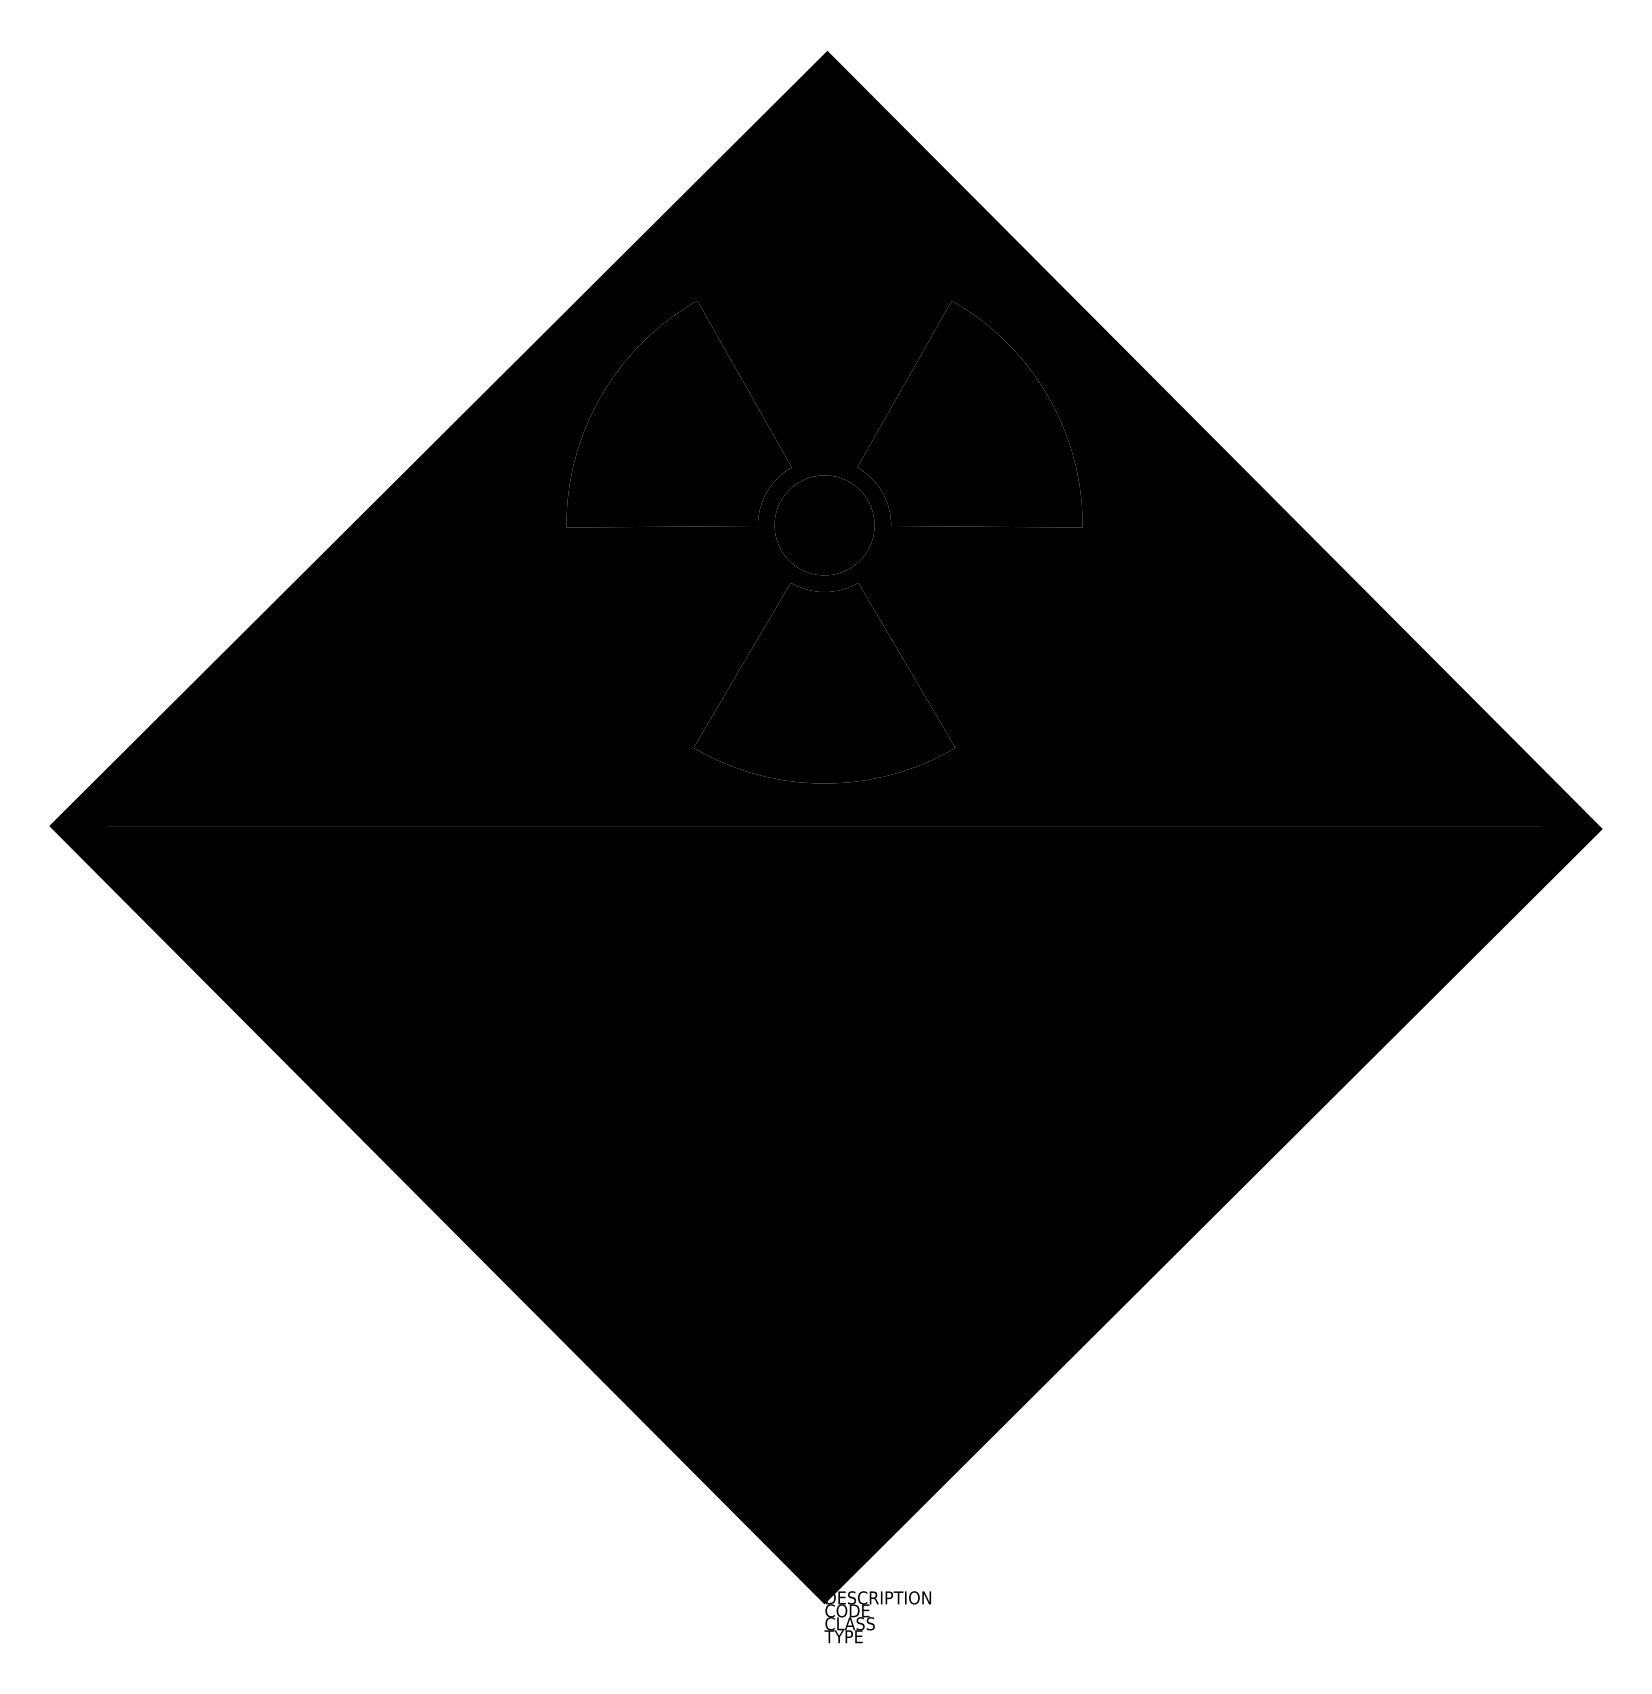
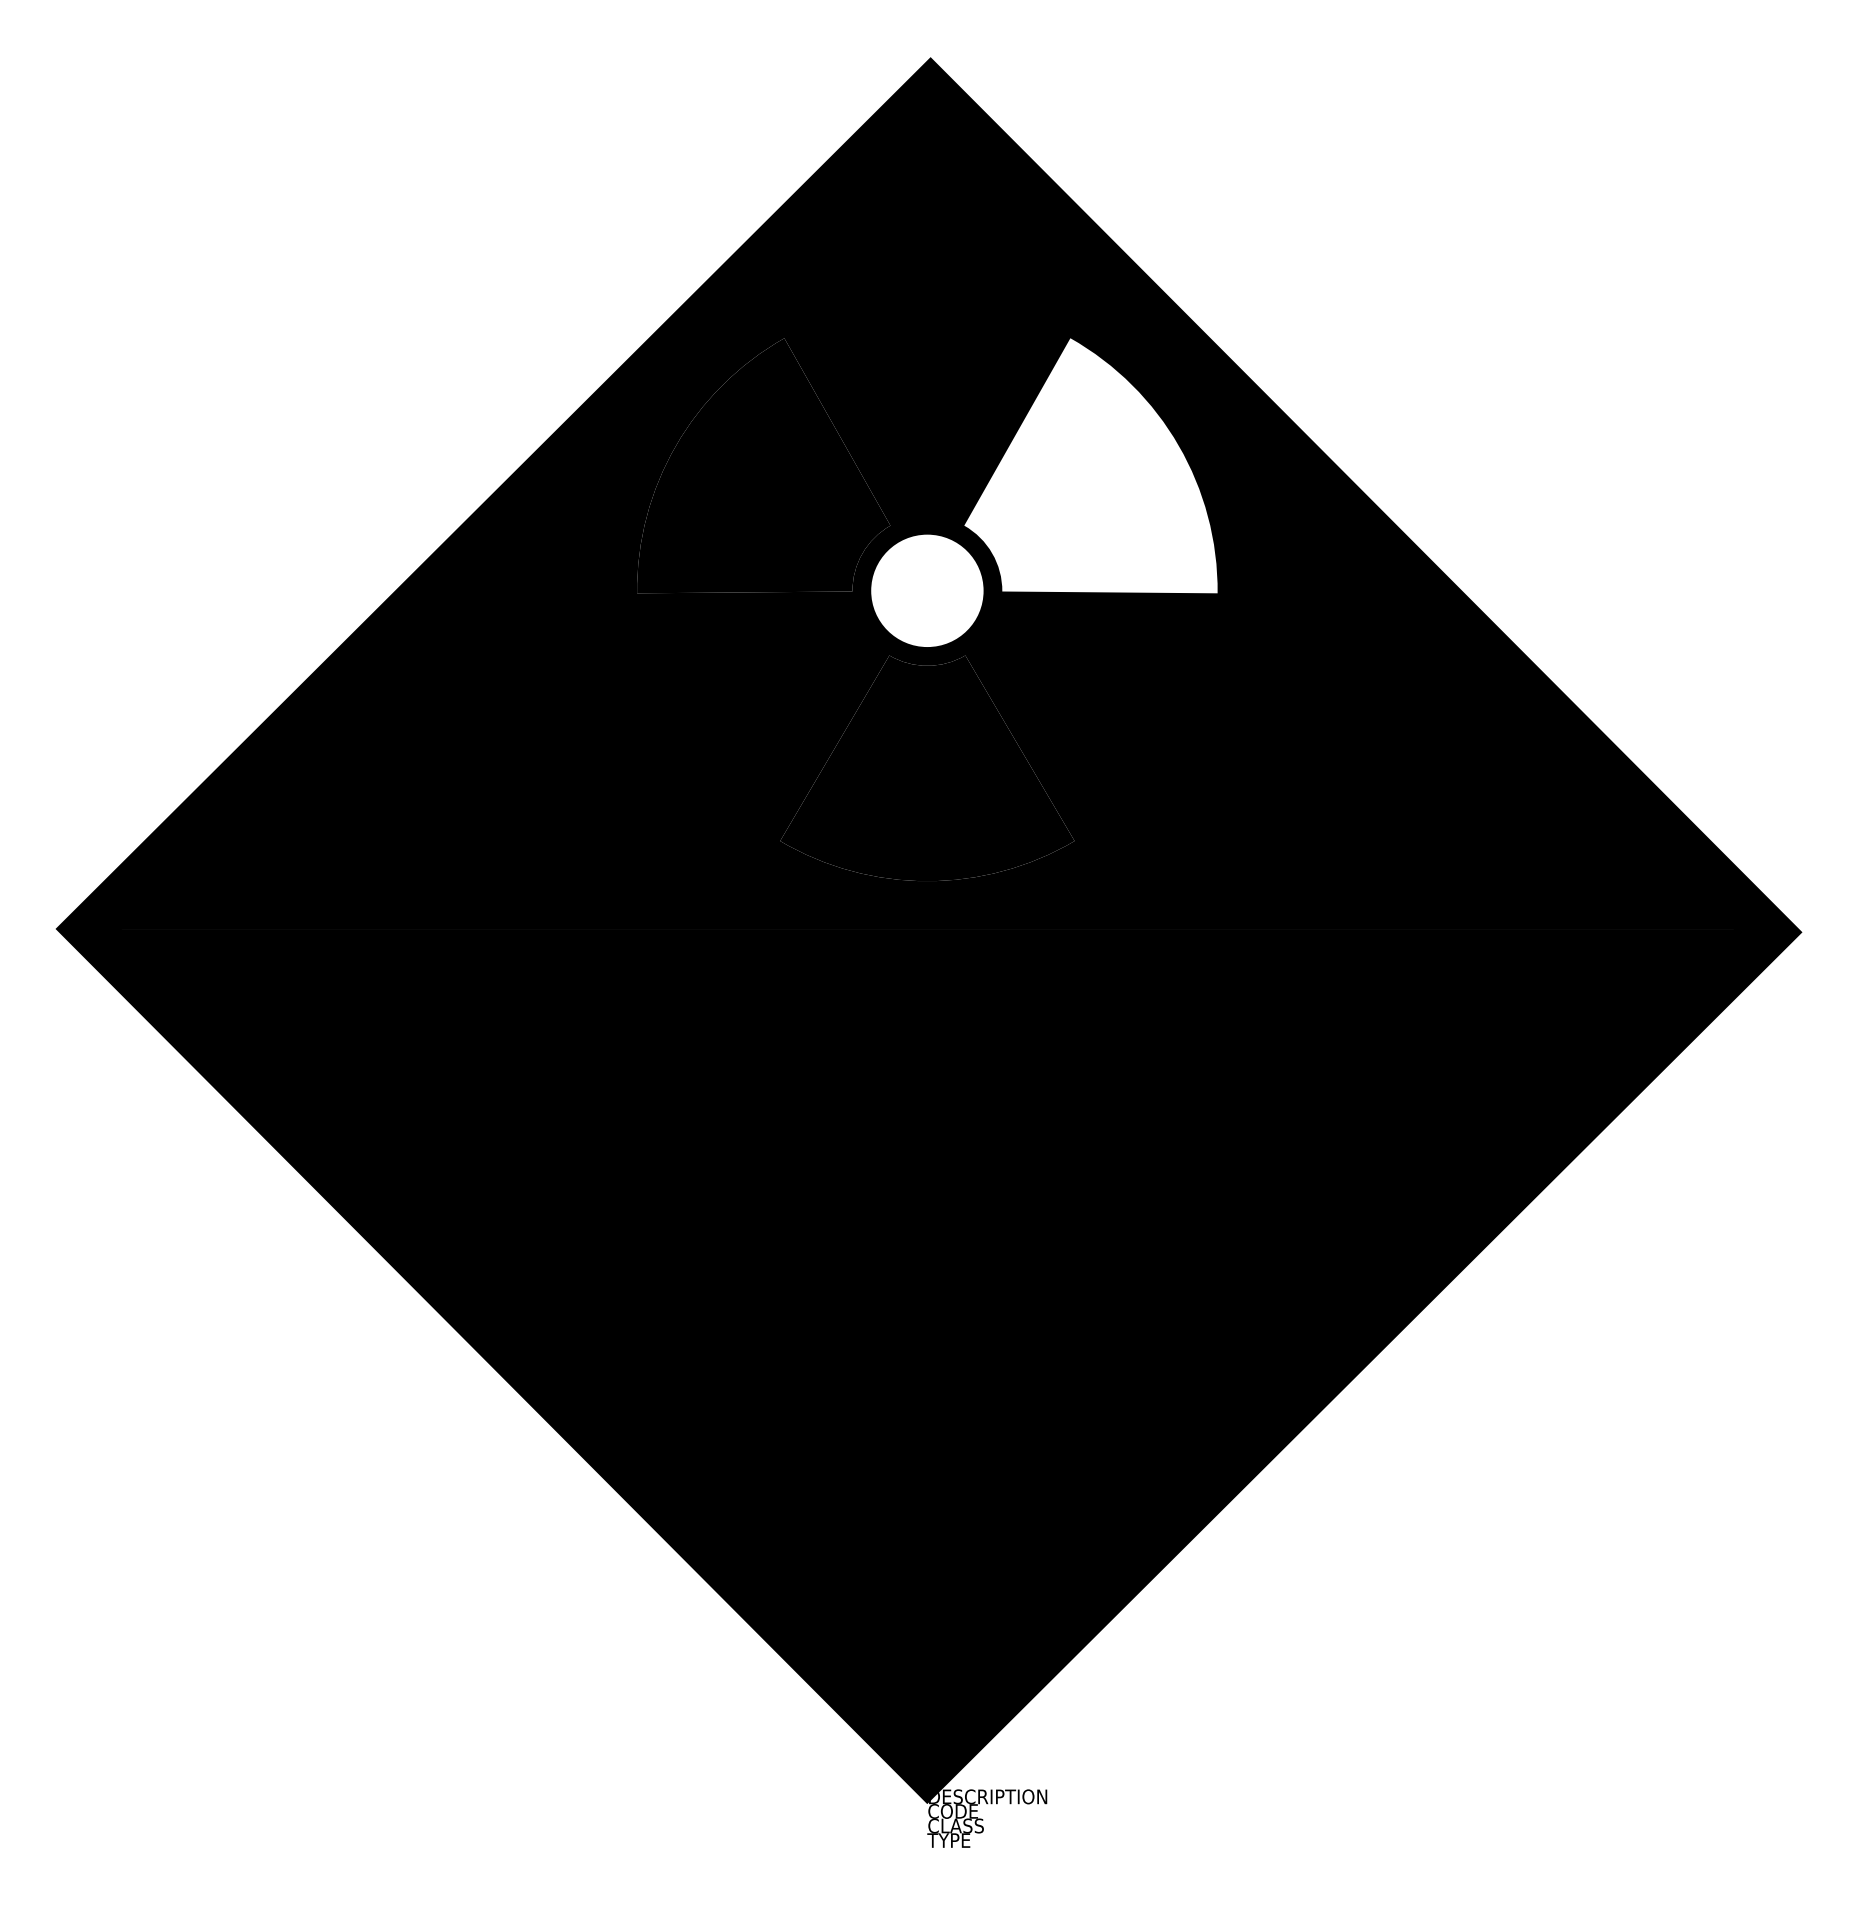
fill: (969, 413) -> (1090, 465), removed
fill: (824, 525) -> (927, 590), removed

